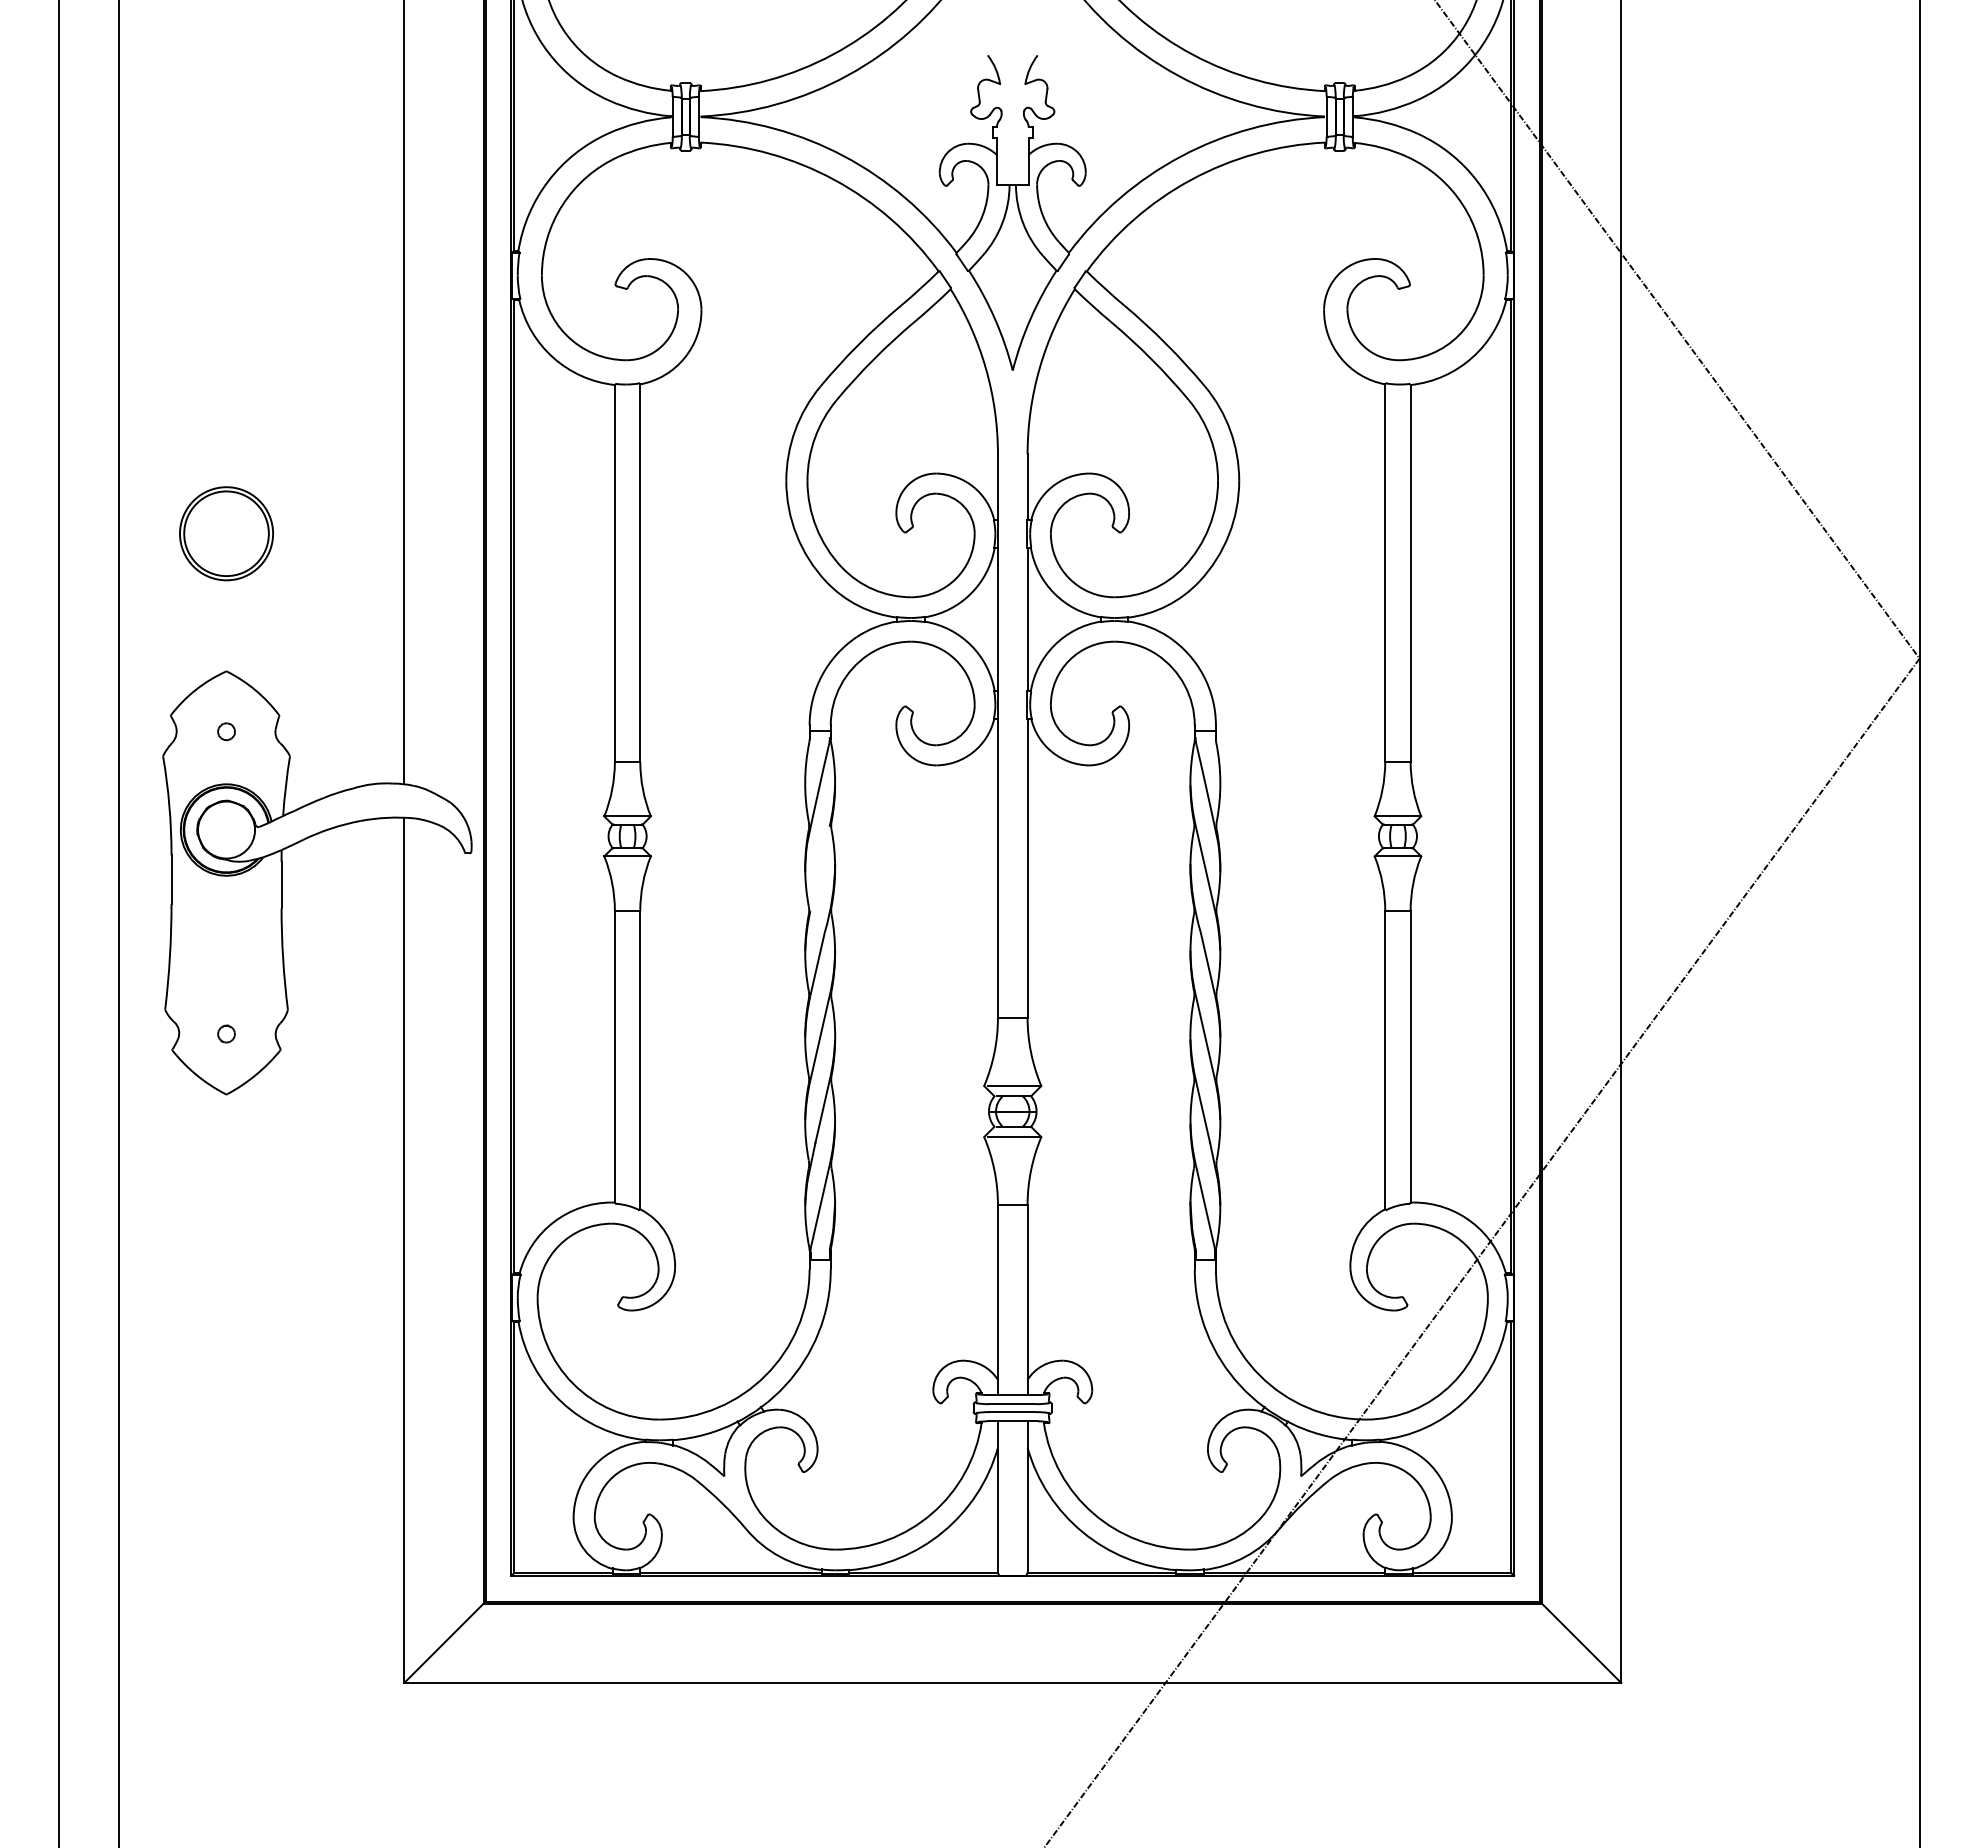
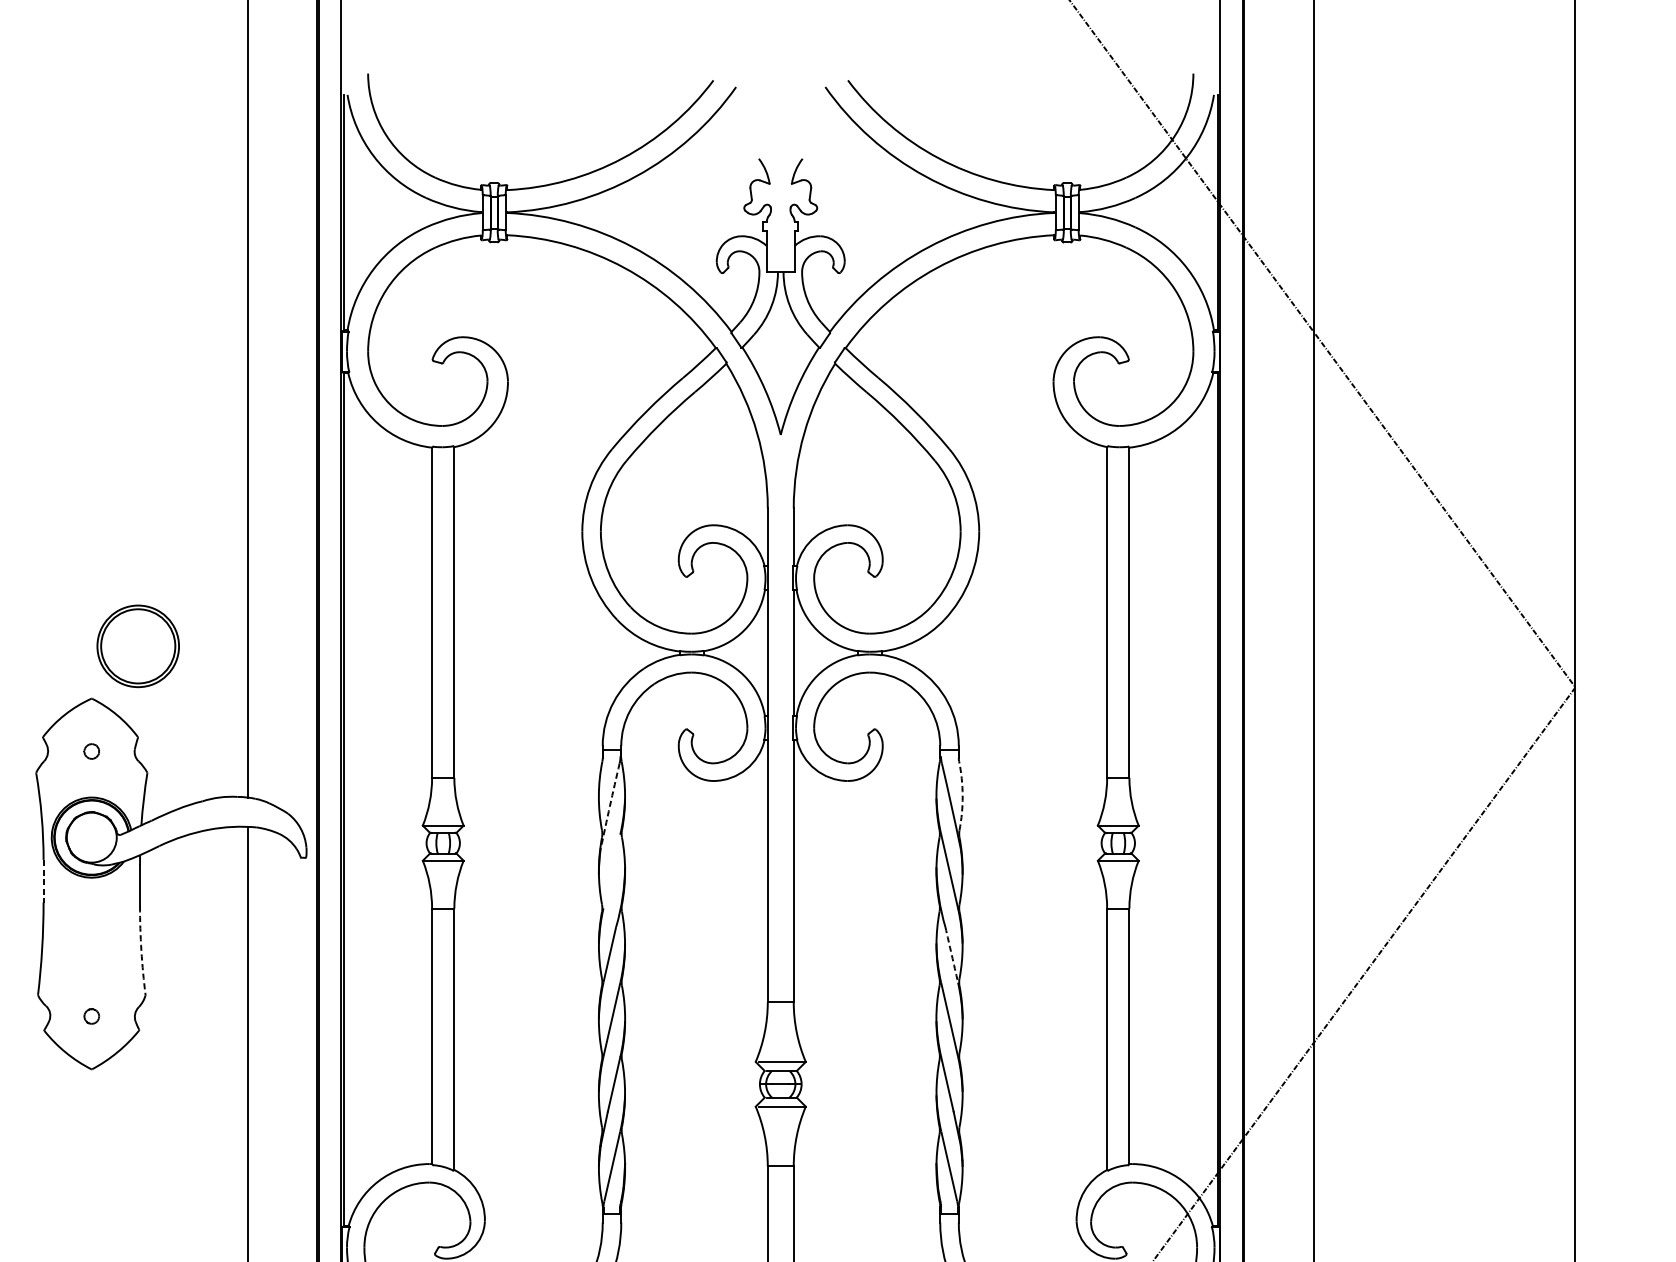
part: (226, 533) -> (138, 646), moved
arc: (1220, 782) -> (962, 795), solid -> dashed
arc: (817, 794) -> (609, 806), solid -> dashed
line: (171, 880) -> (43, 881), solid -> dashed
arc: (283, 959) -> (141, 951), solid -> dashed
arc: (1207, 963) -> (951, 954), solid -> dashed

